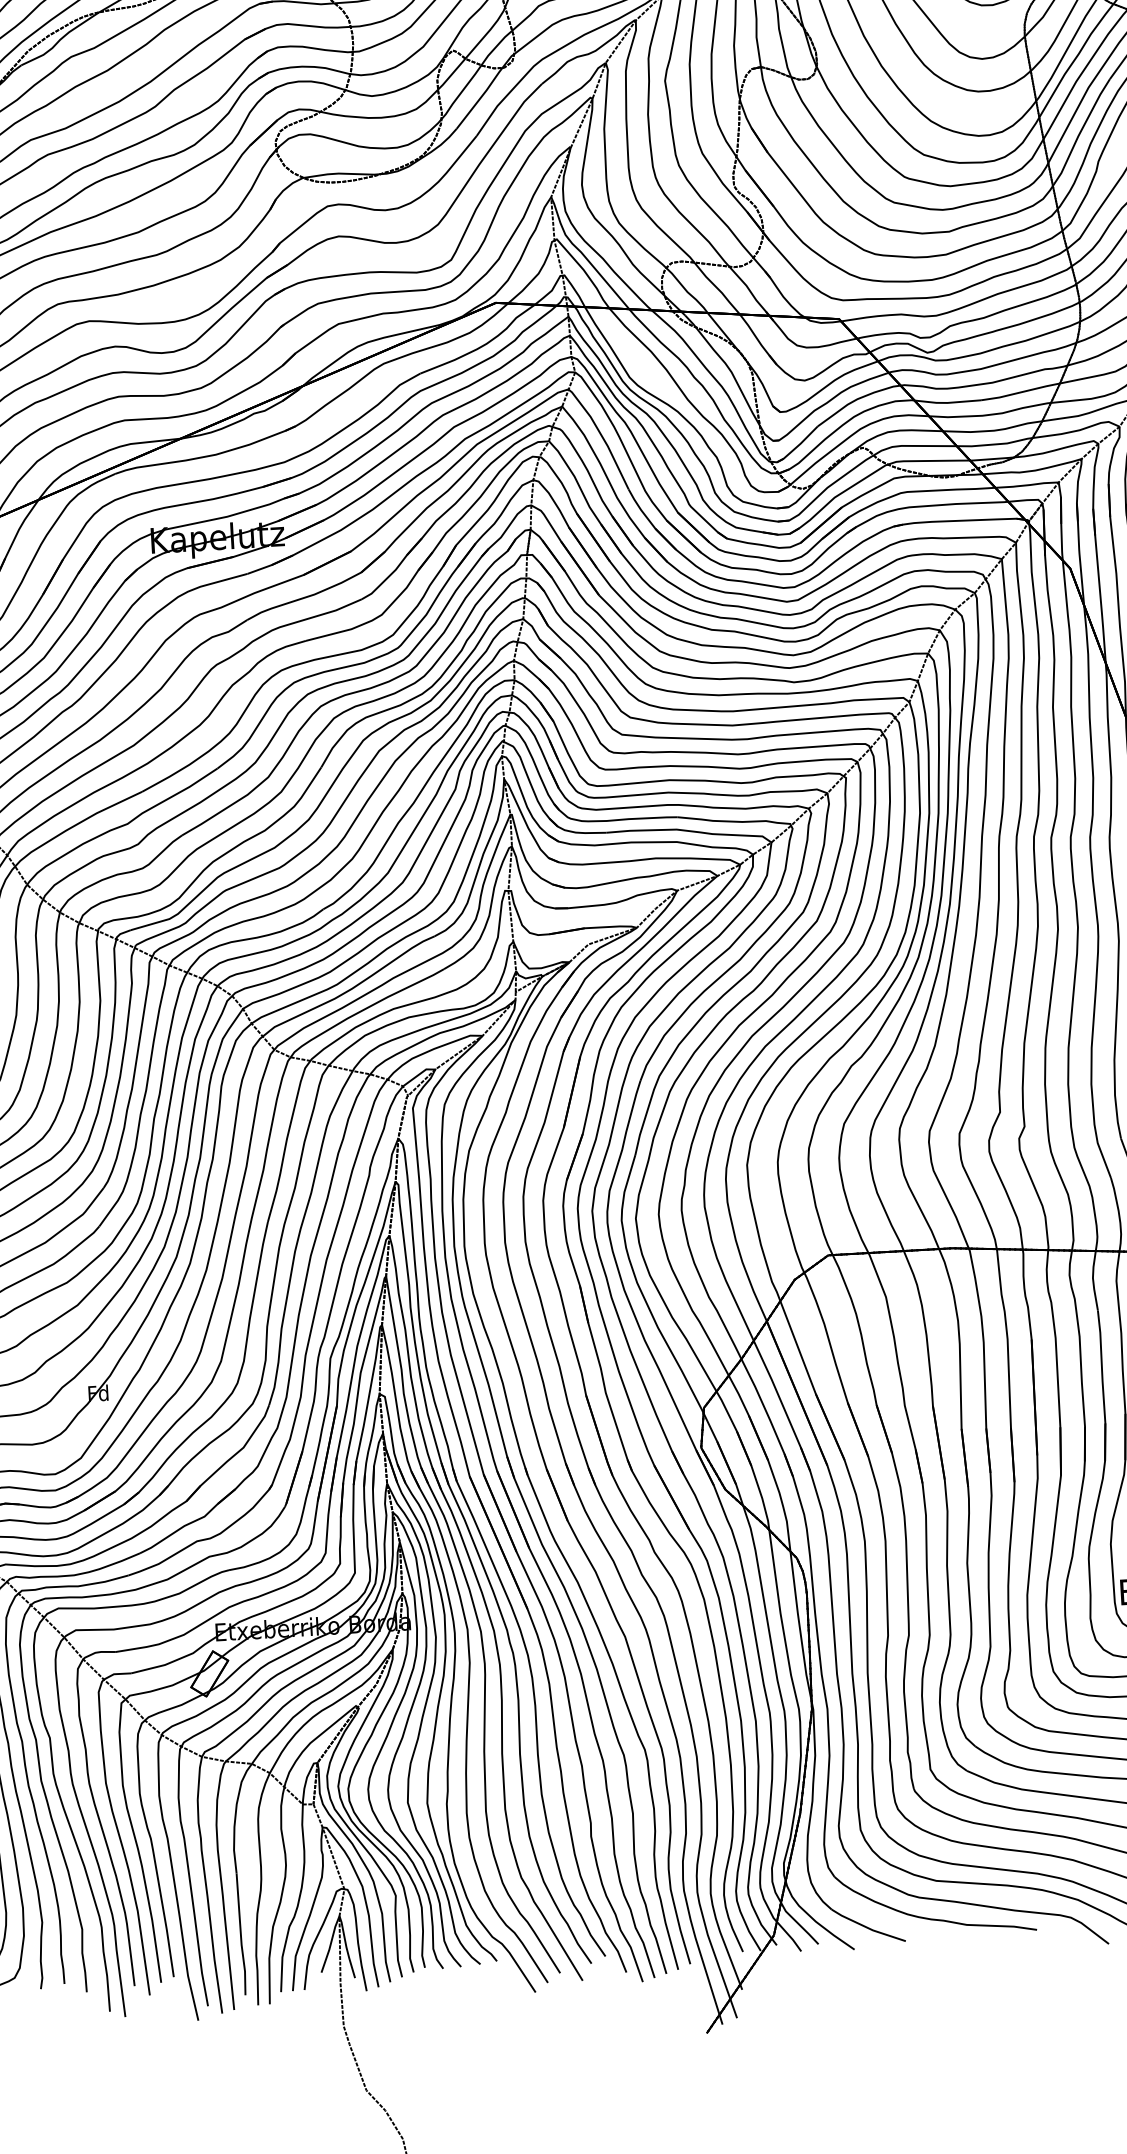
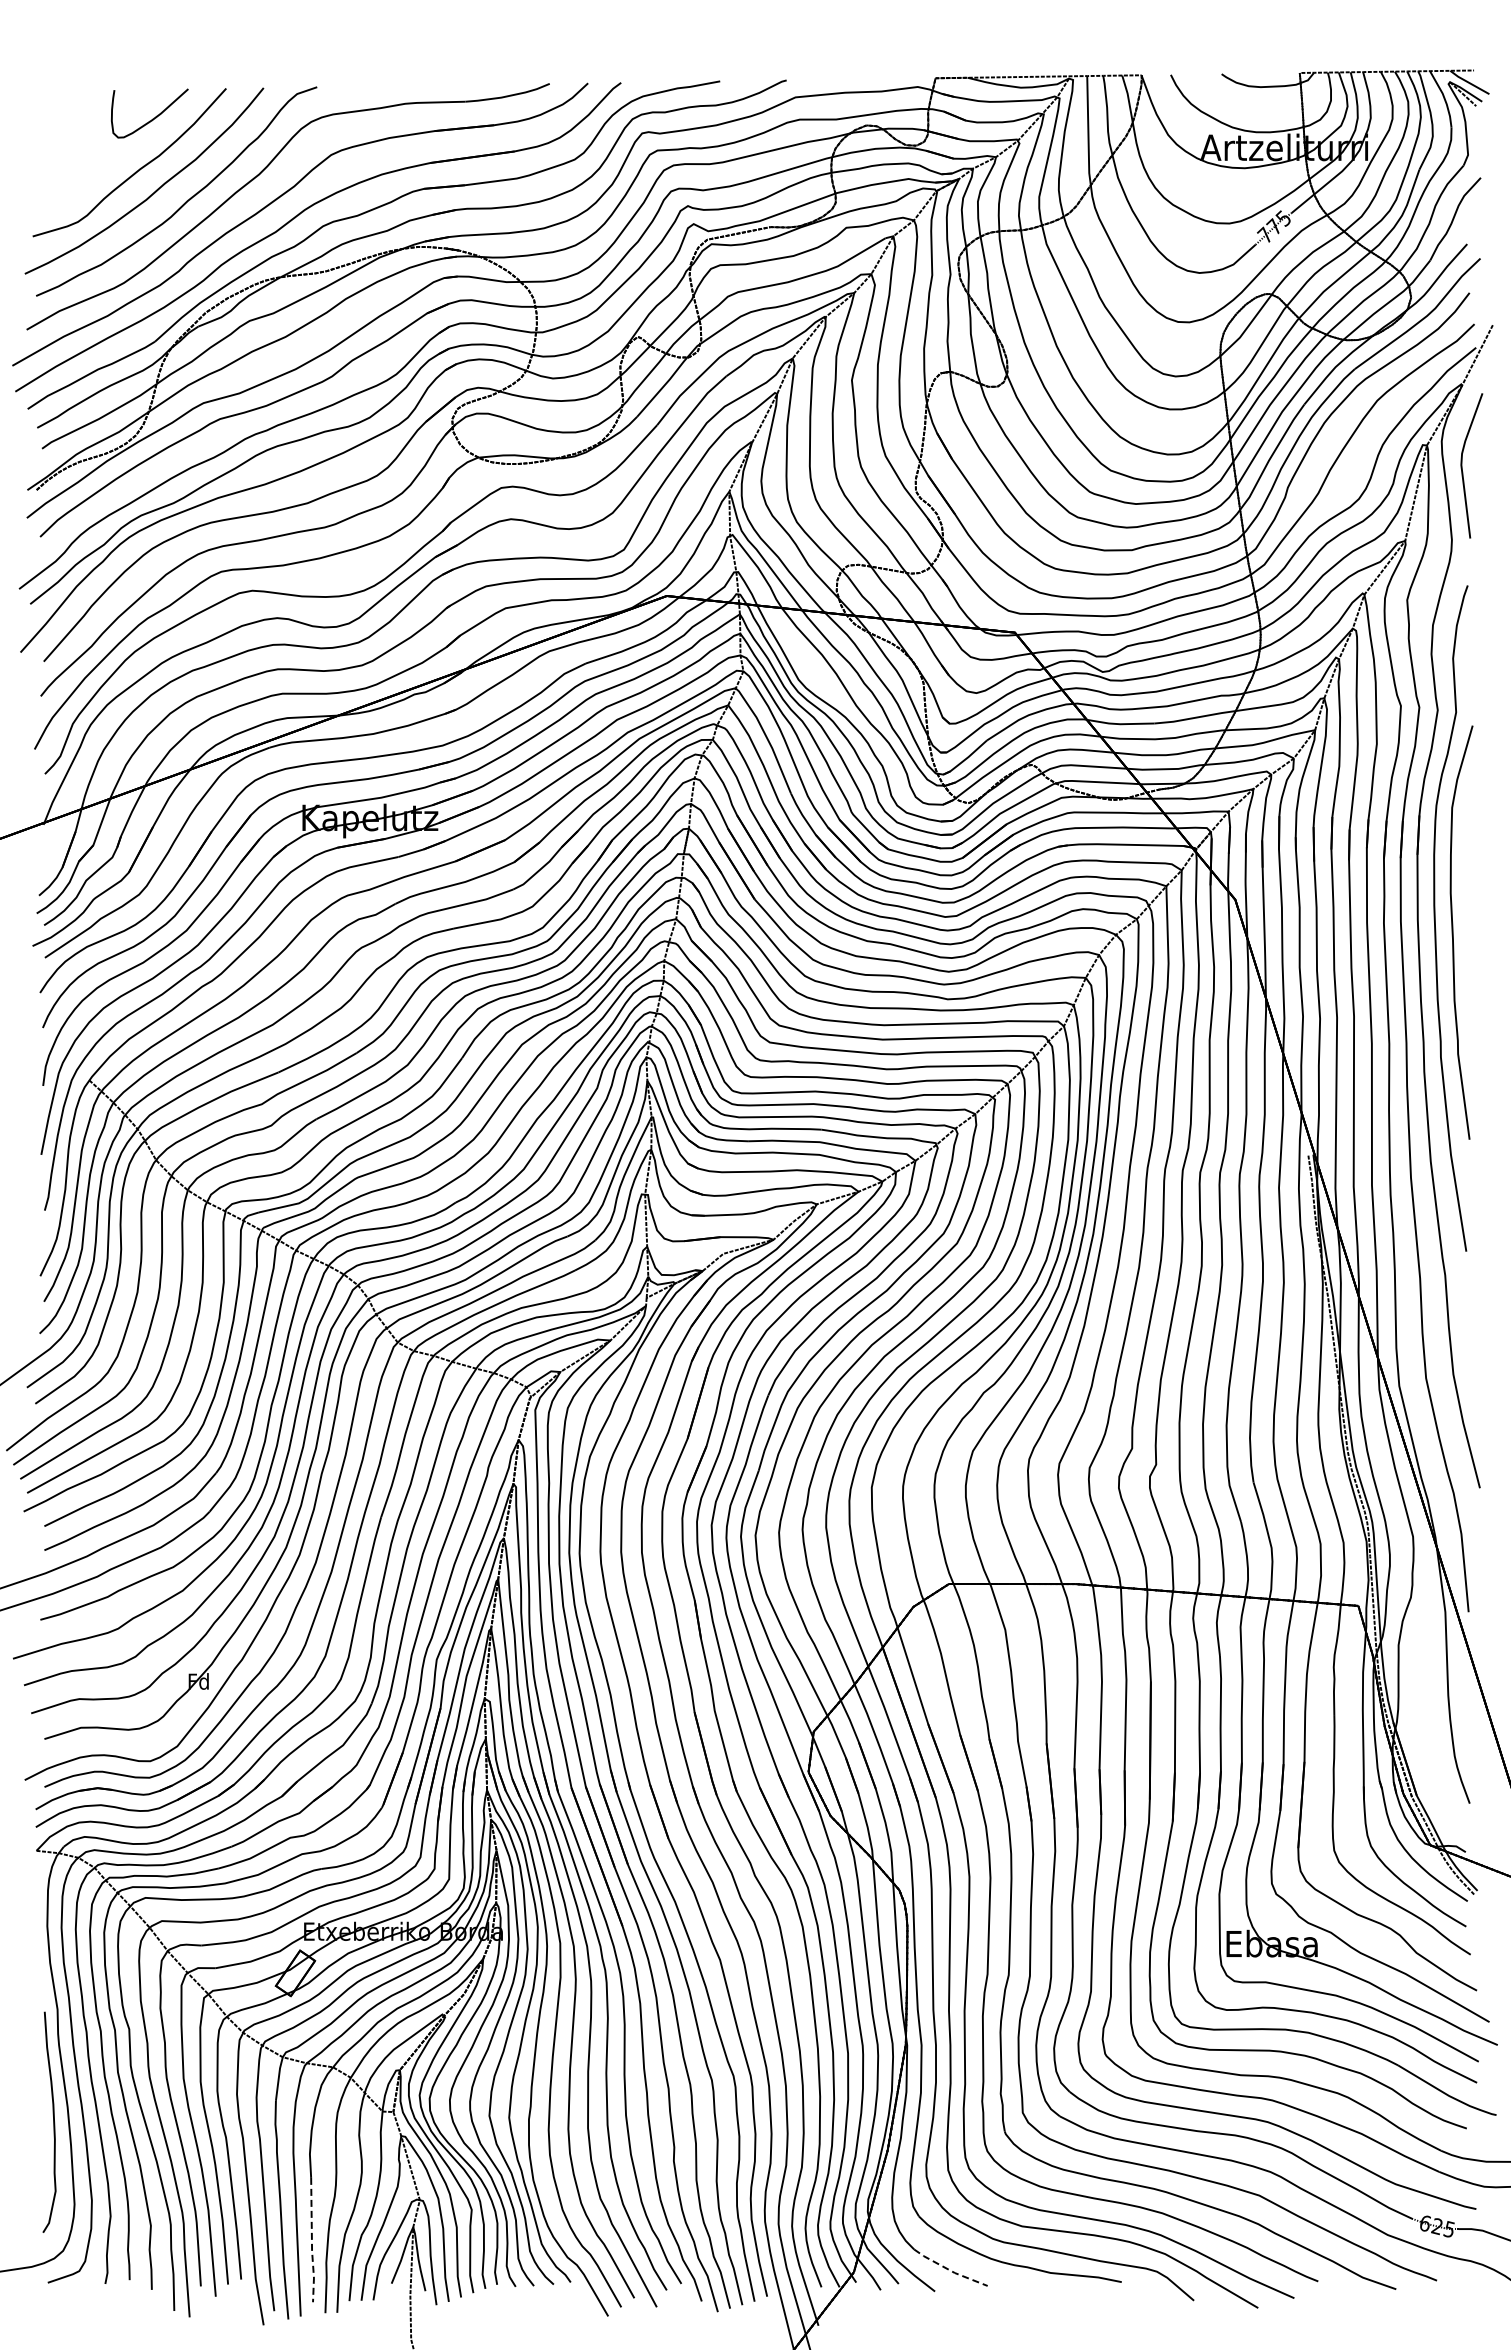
line: (867, 1928) -> (949, 2270), solid -> dashed
line: (240, 1936) -> (311, 2242), solid -> dashed

